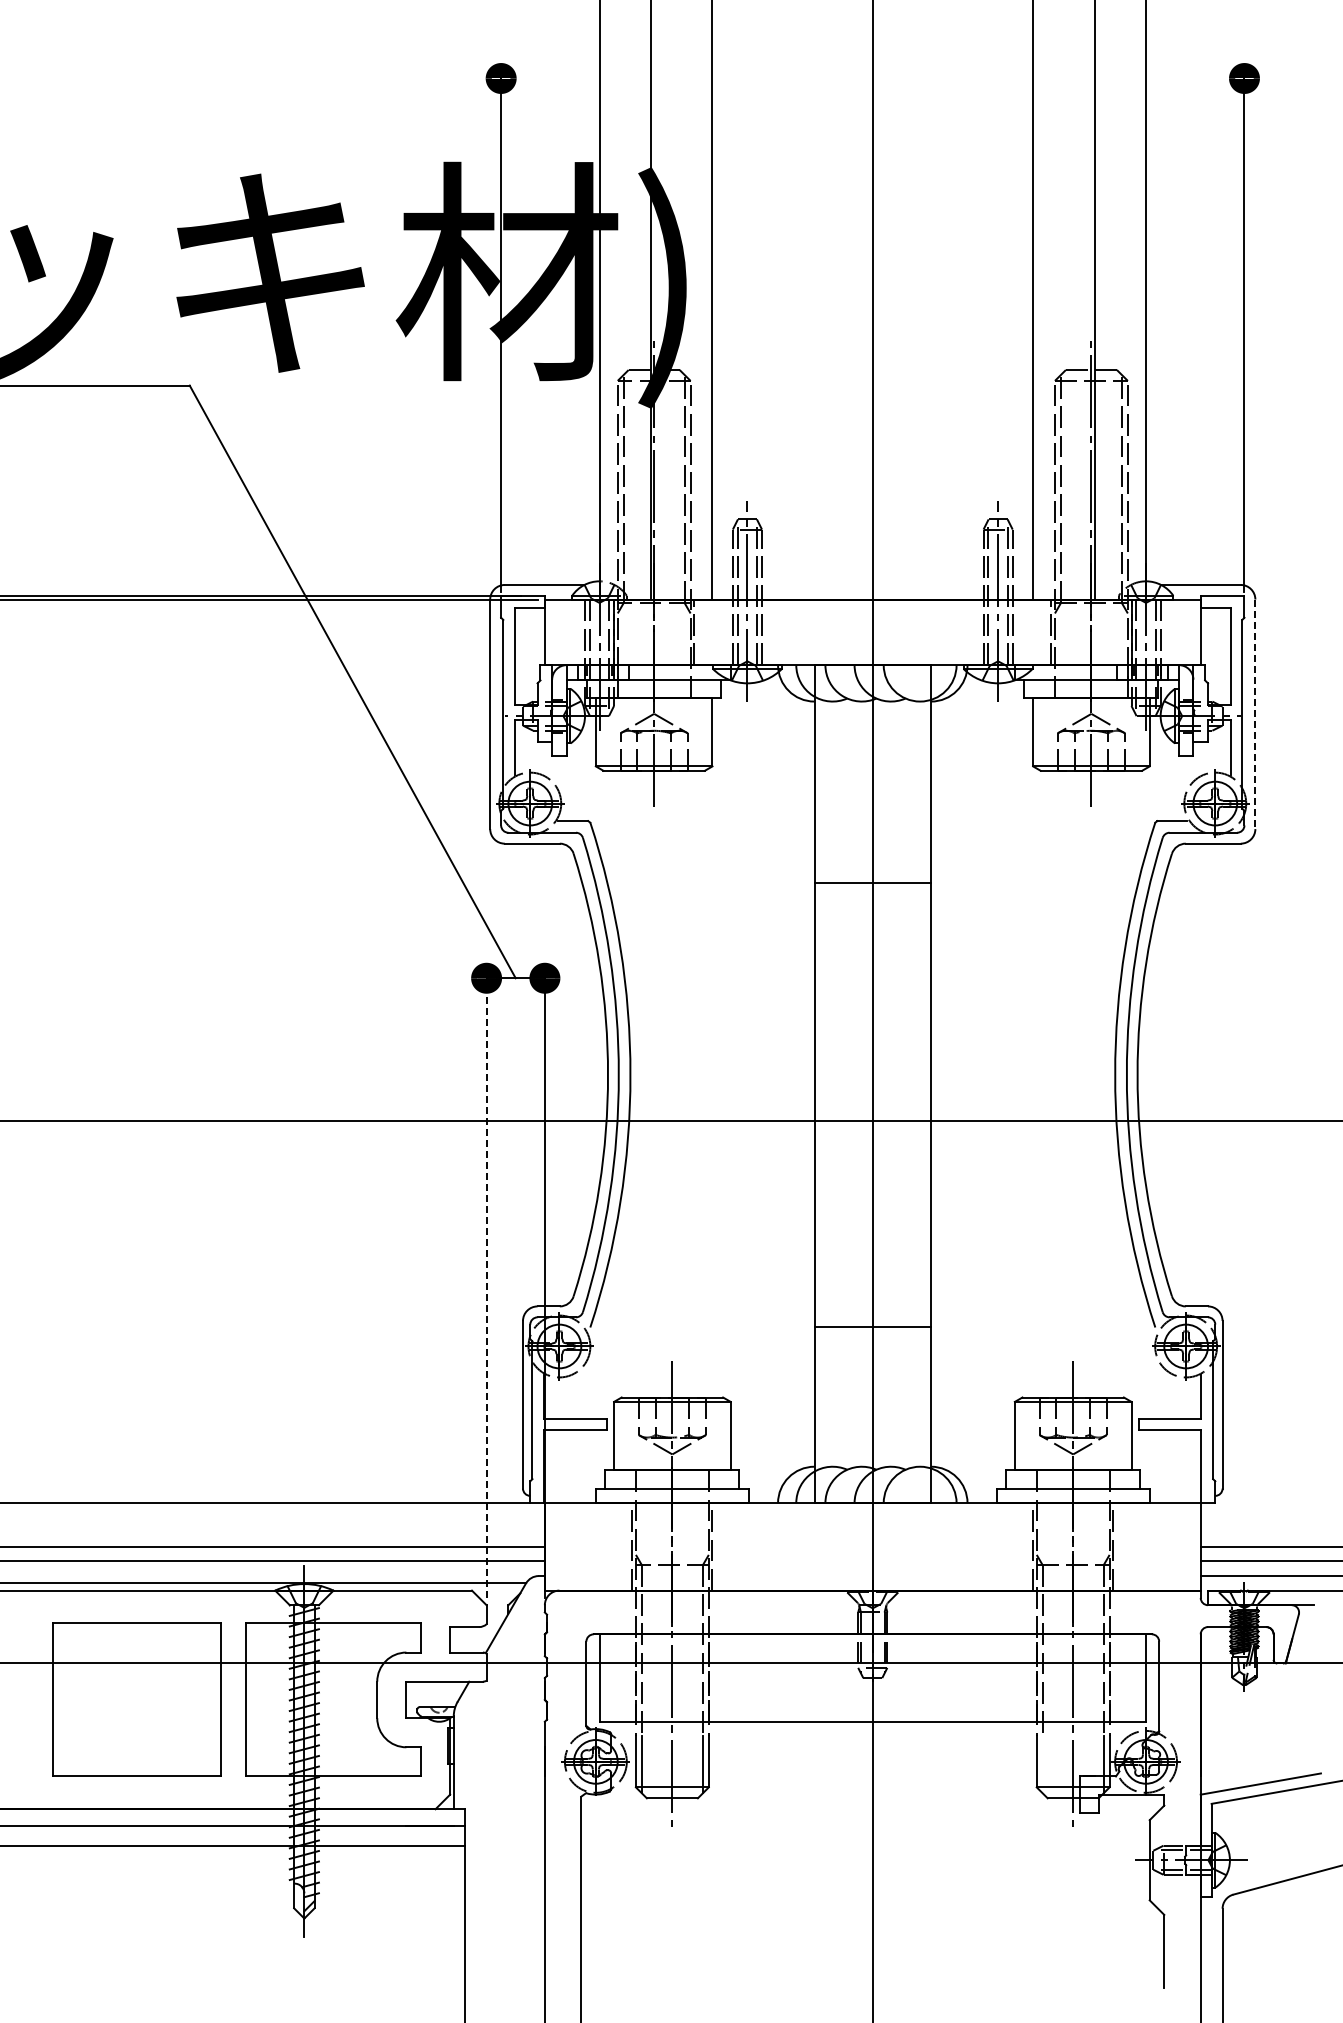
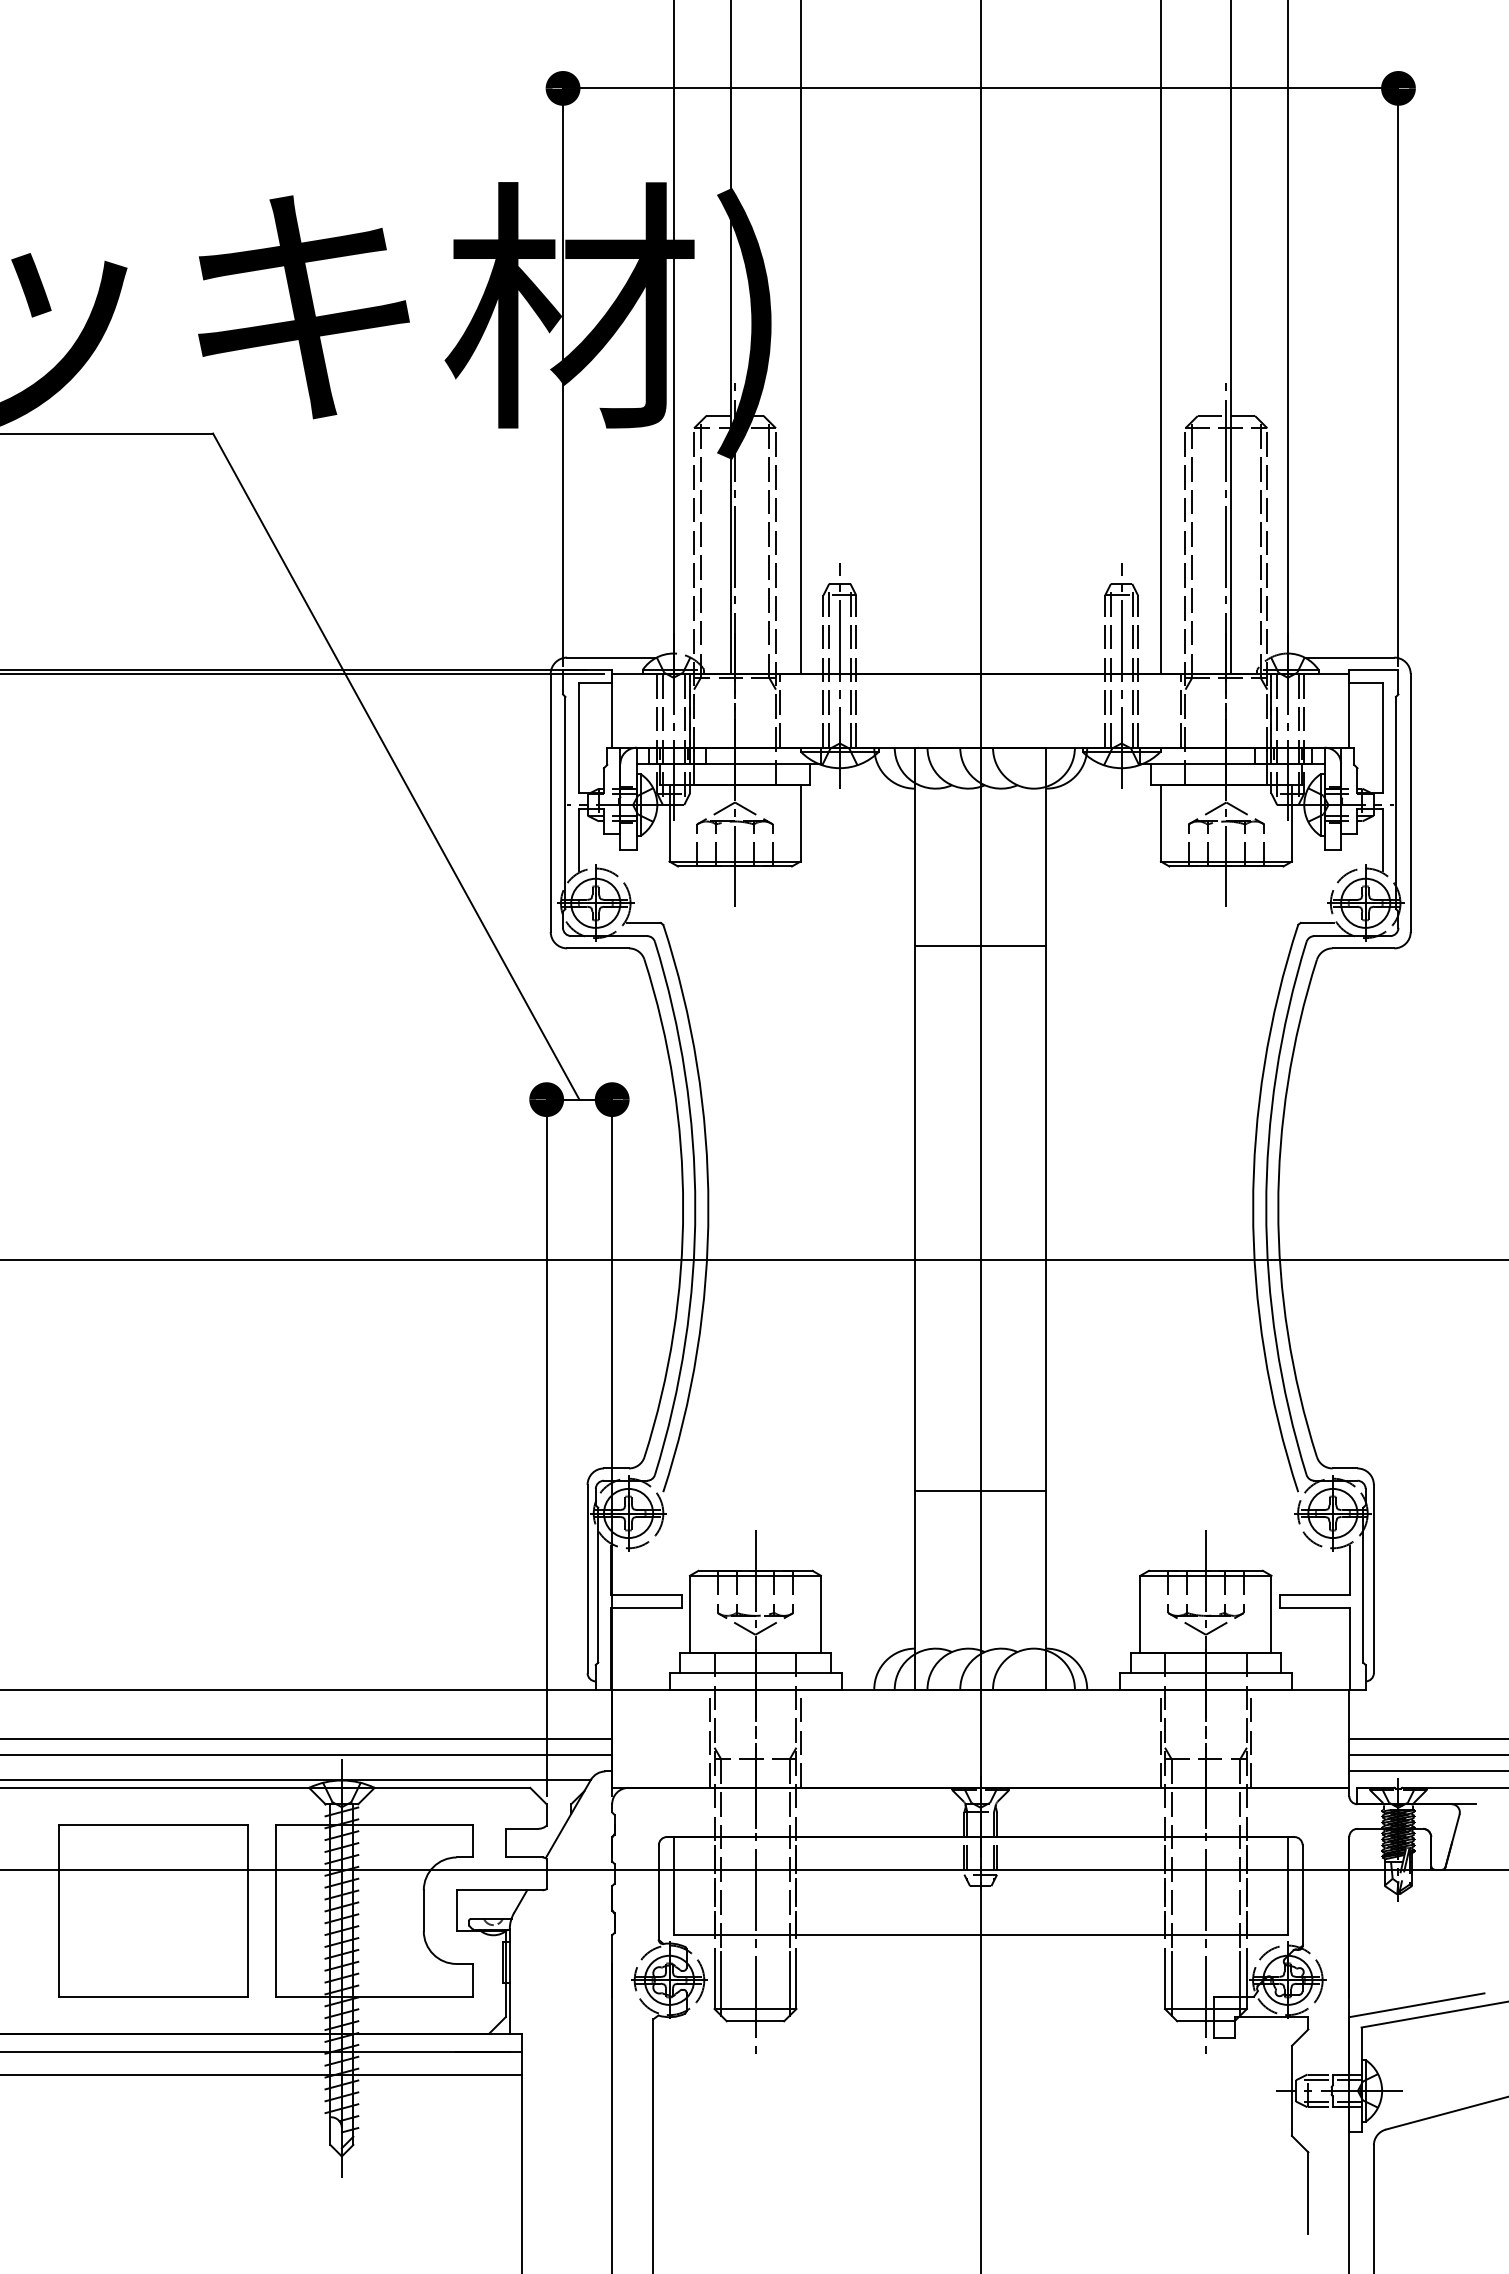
line: (872, 78) -> (980, 88), added
line: (1255, 714) -> (1410, 803), dashed -> solid
line: (872, 883) -> (980, 945), moved
line: (486, 1283) -> (546, 1442), dashed -> solid
line: (1042, 1764) -> (1171, 1983), added

